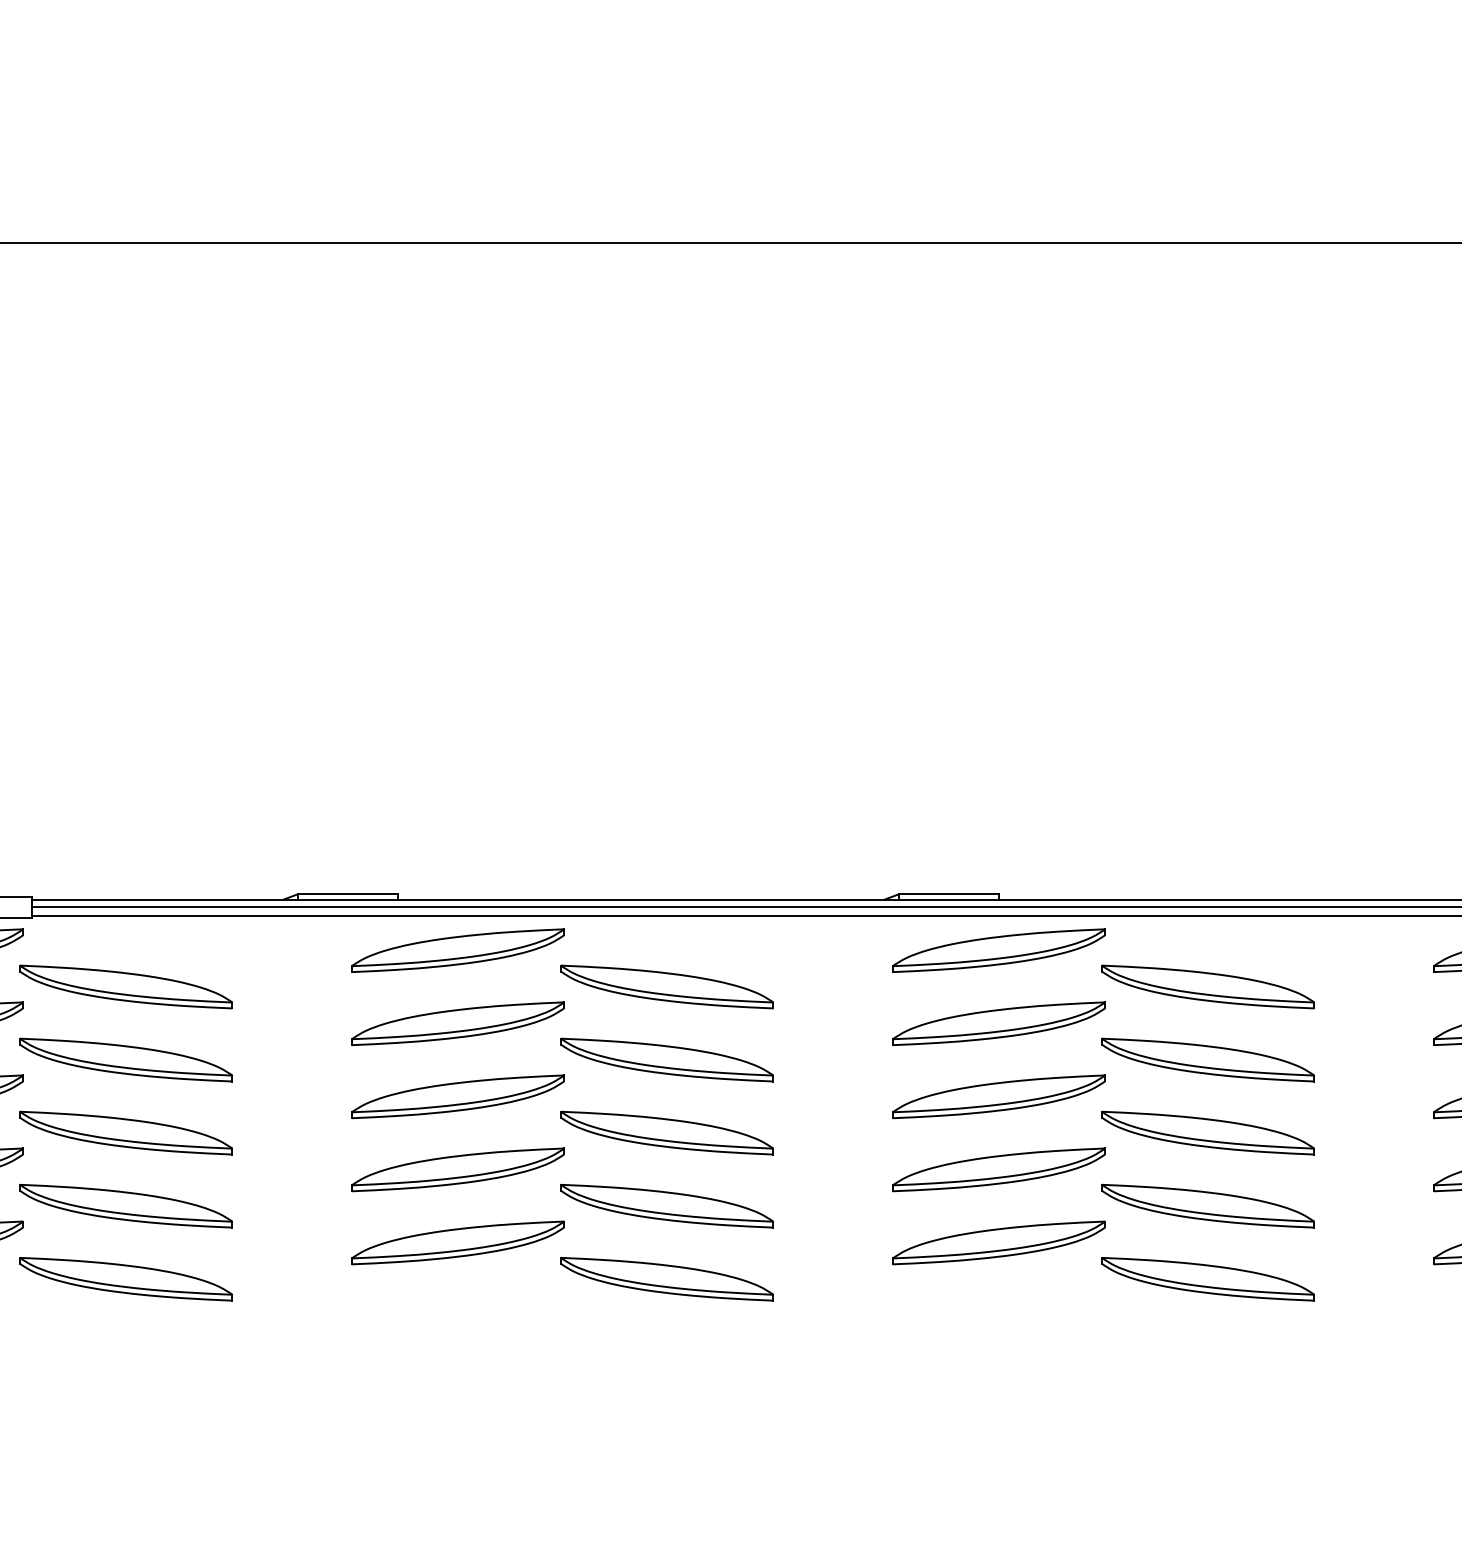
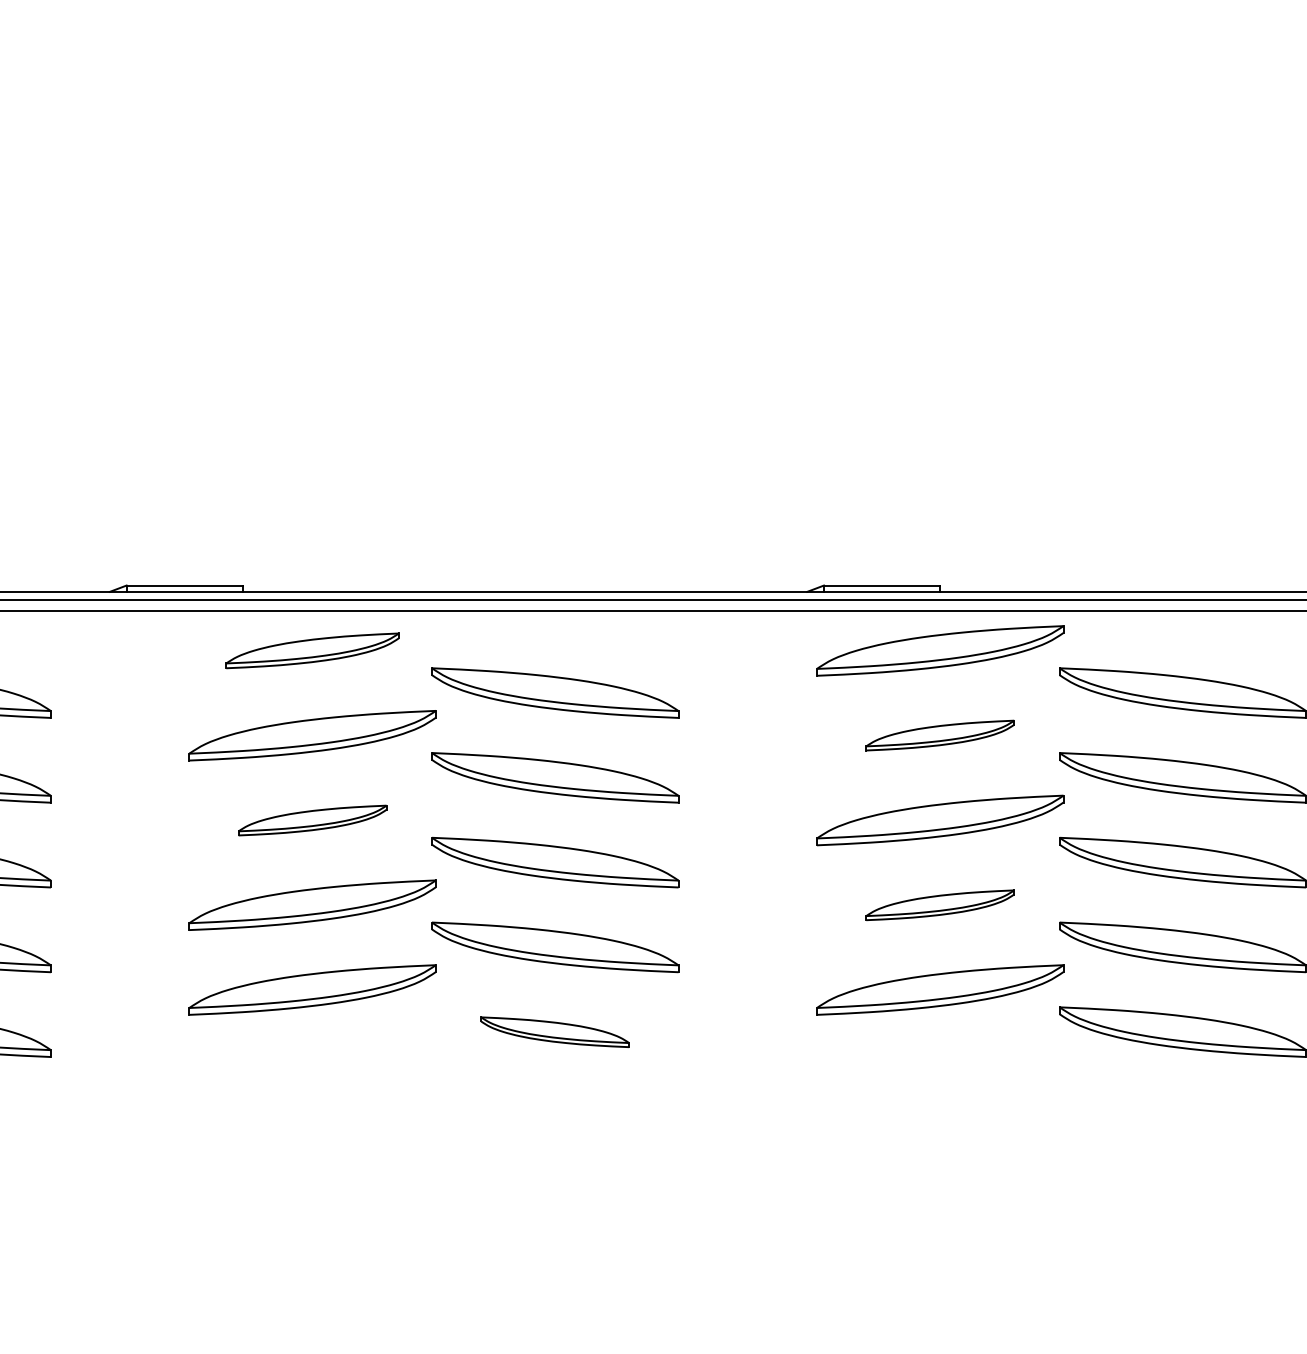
part: (457, 950) -> (312, 650), size x0.7
part: (998, 1023) -> (939, 735), size x0.6
part: (457, 1096) -> (312, 820), size x0.6
part: (998, 1169) -> (939, 904), size x0.6
part: (666, 1279) -> (554, 1032), size x0.6

